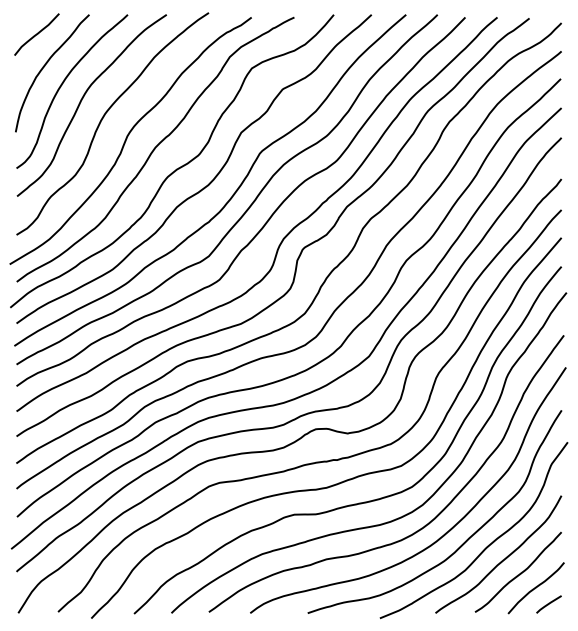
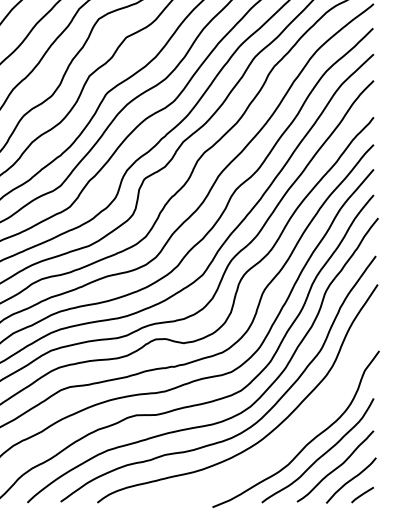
curve: (464, 541) -> (287, 439), removed

